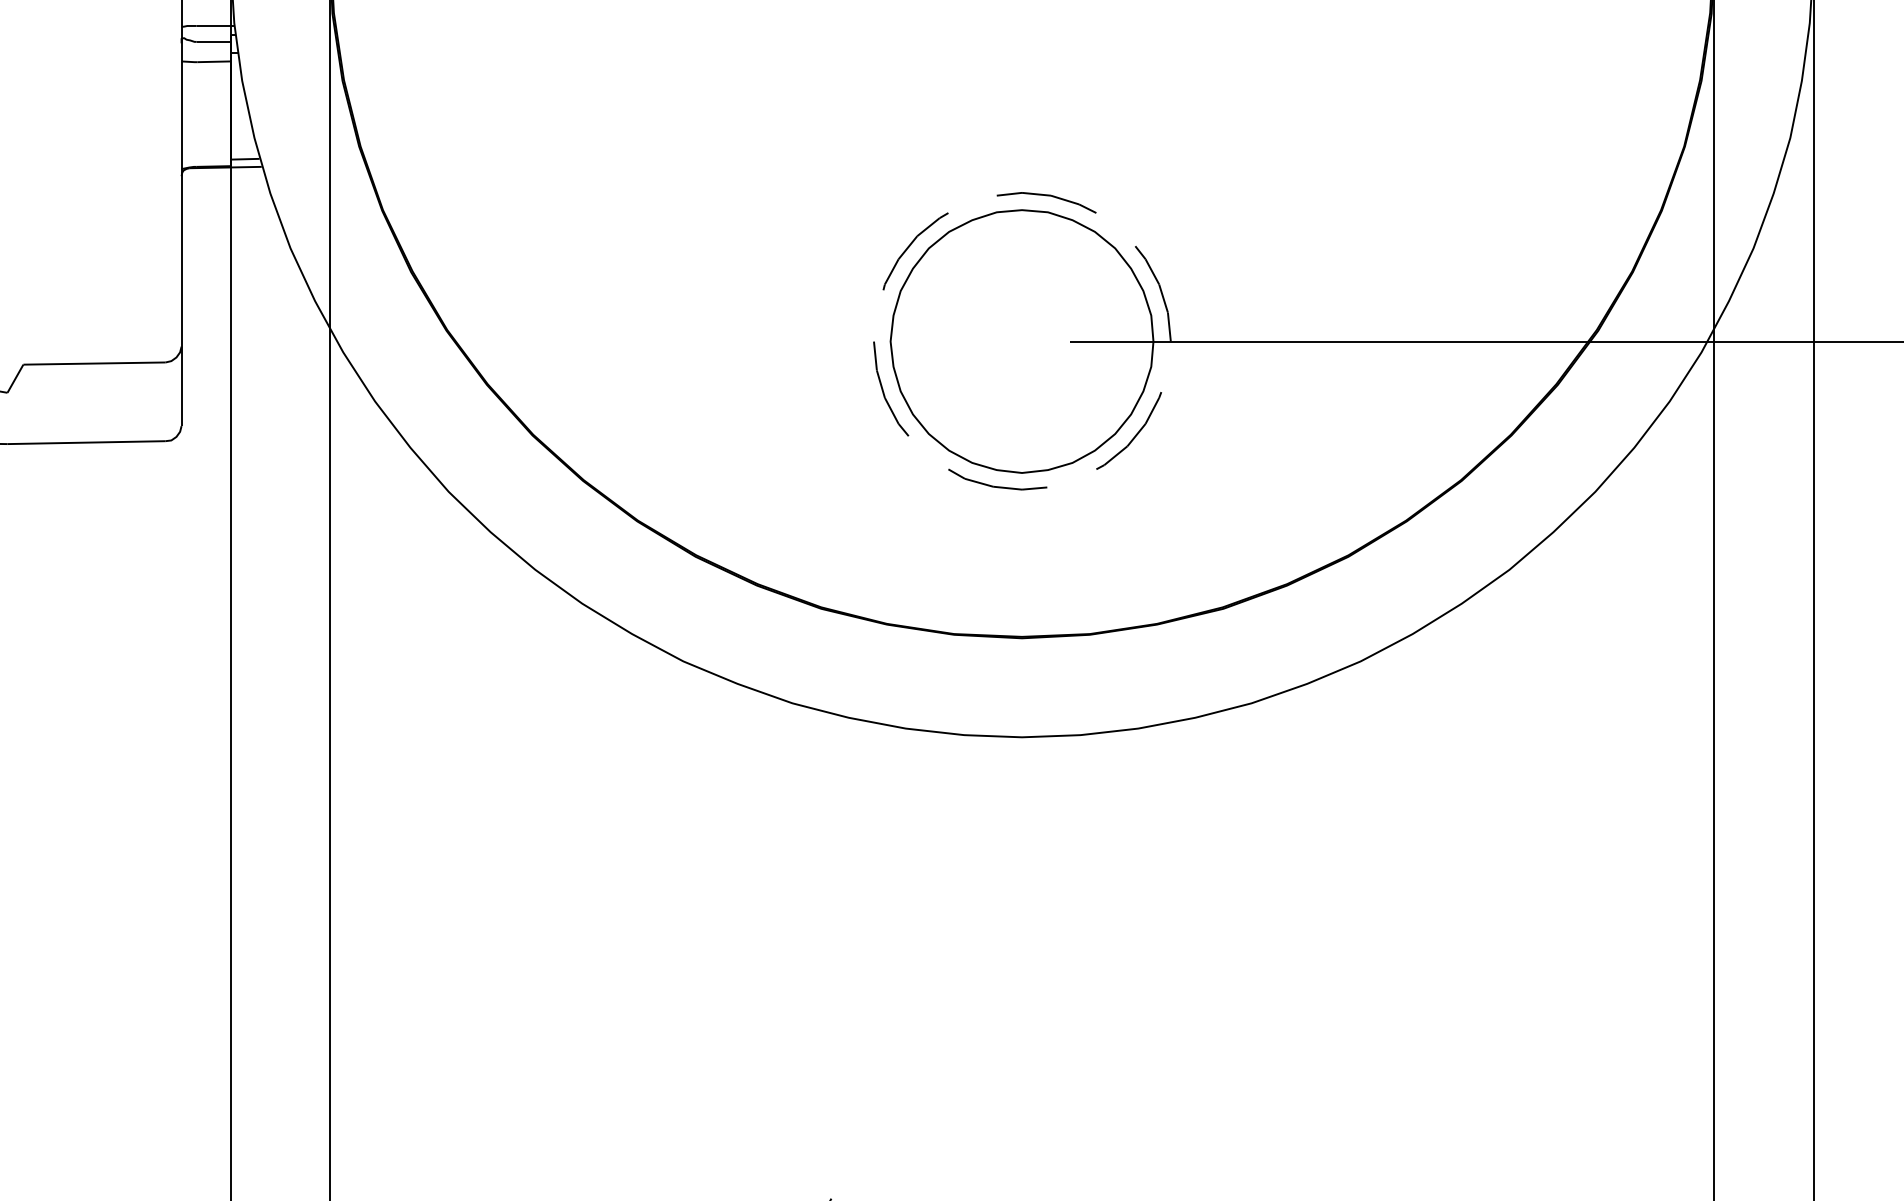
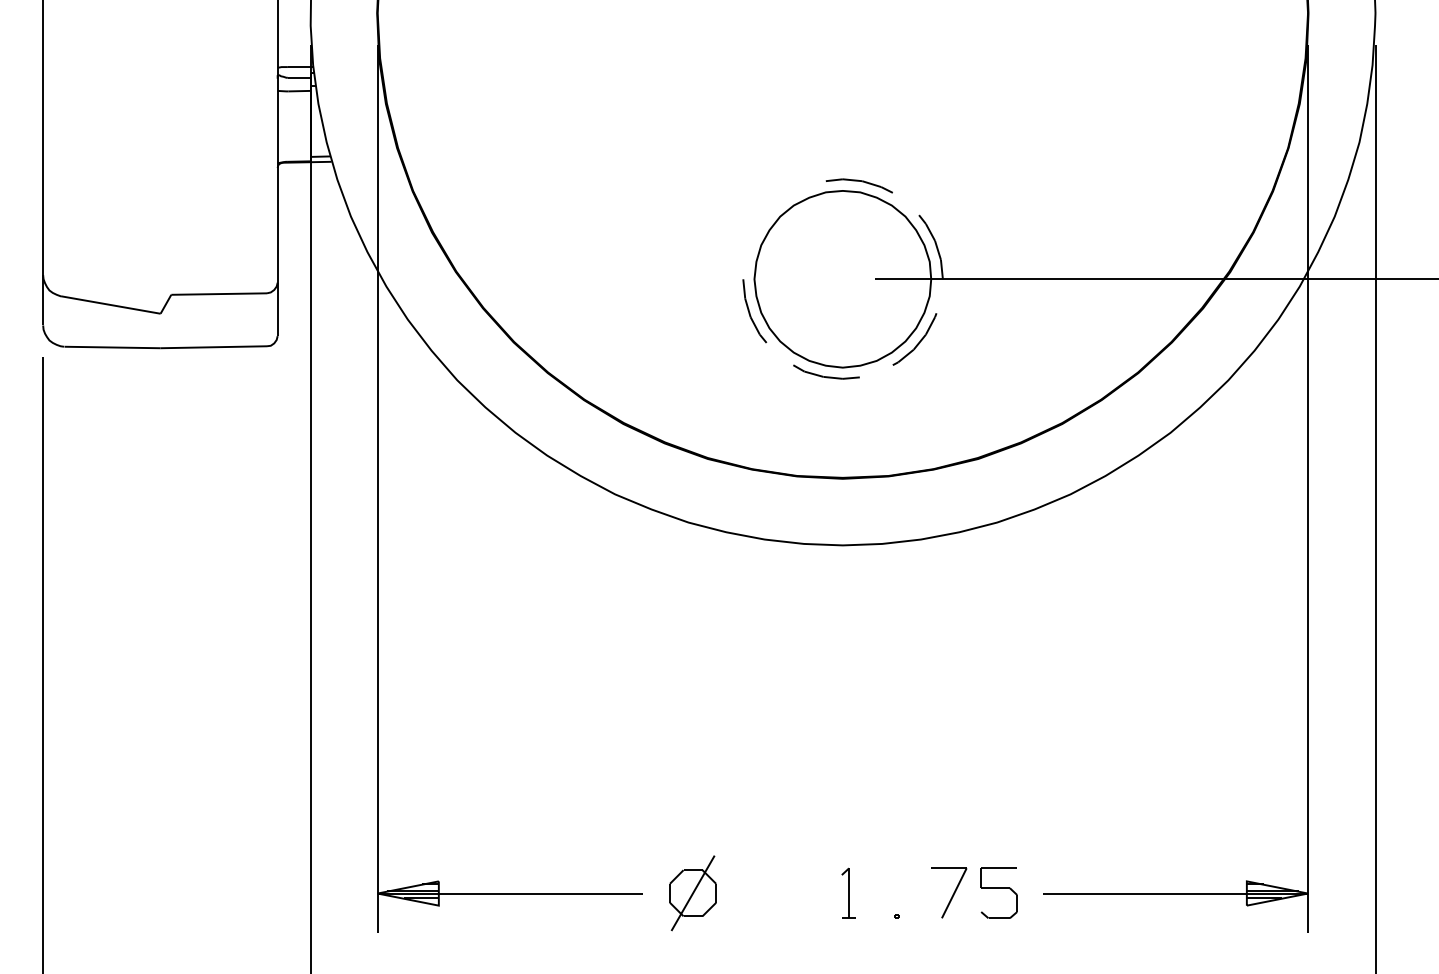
part: (914, 251) -> (770, 218), removed

